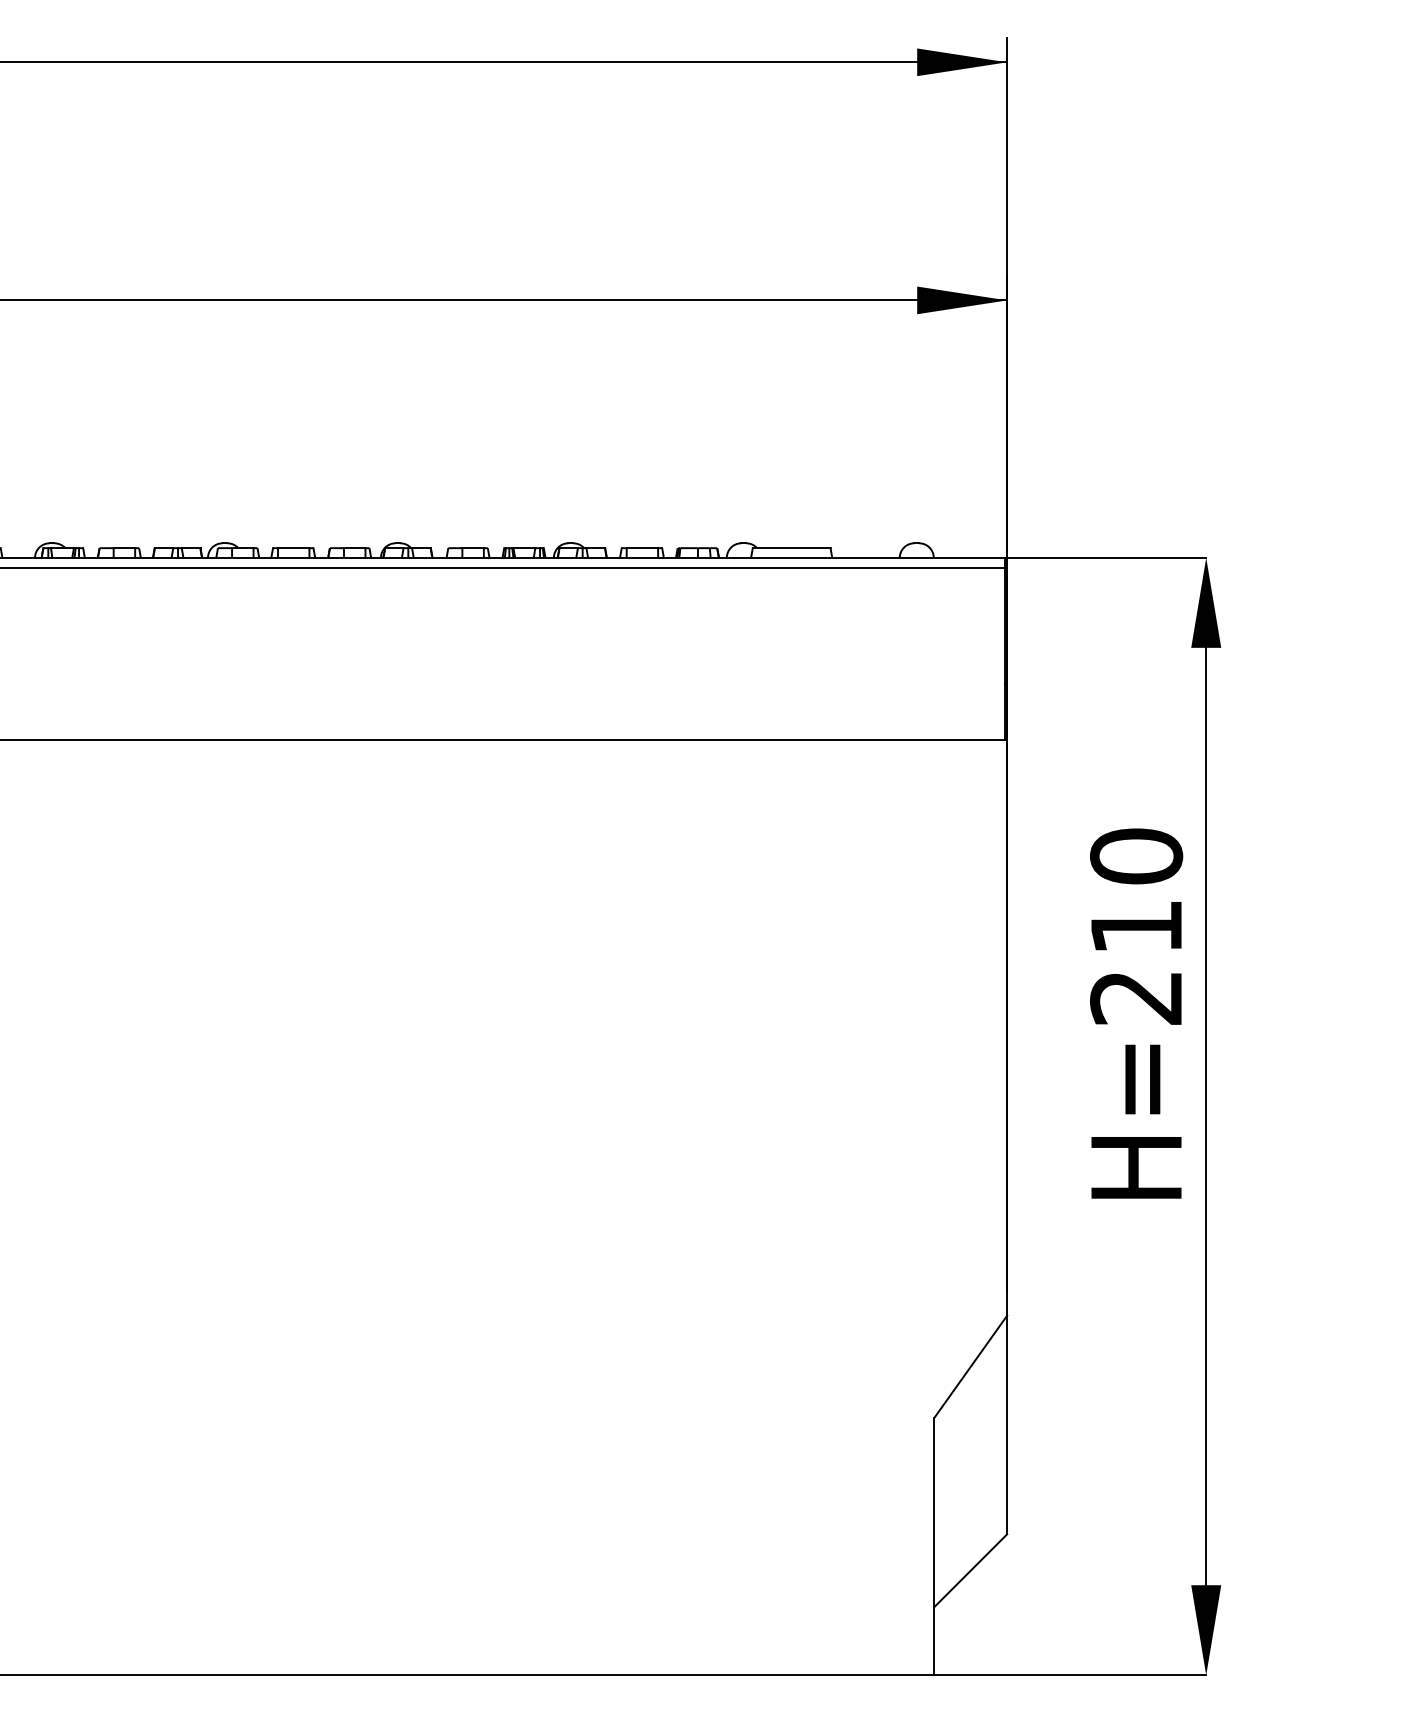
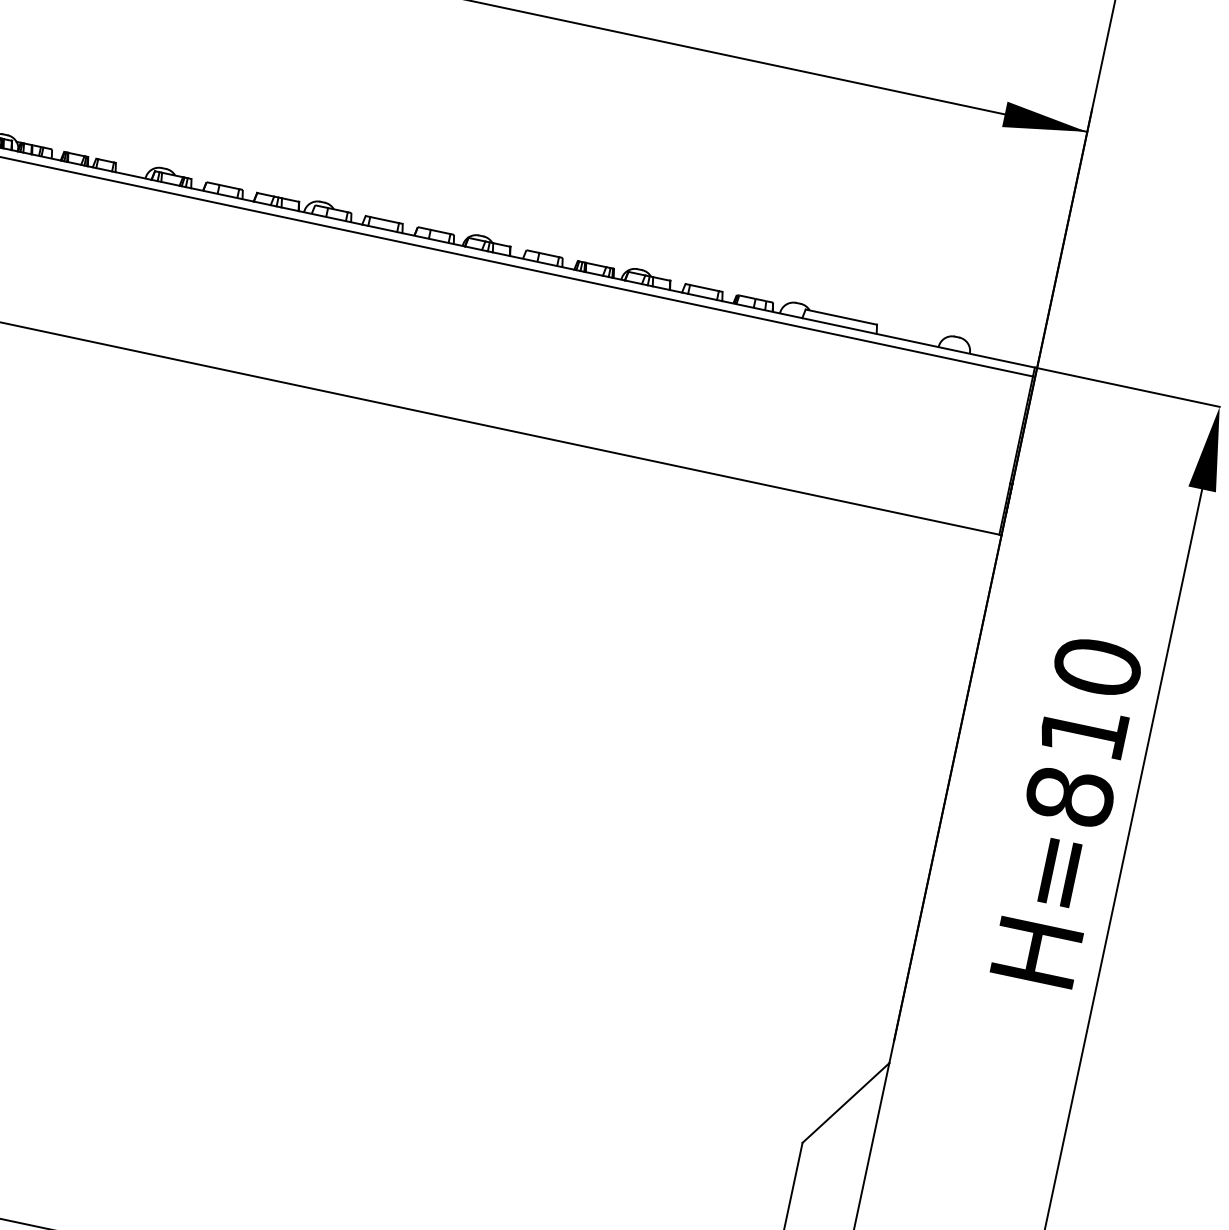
text: (1136, 997) -> (1070, 796), H=210 -> H=810

